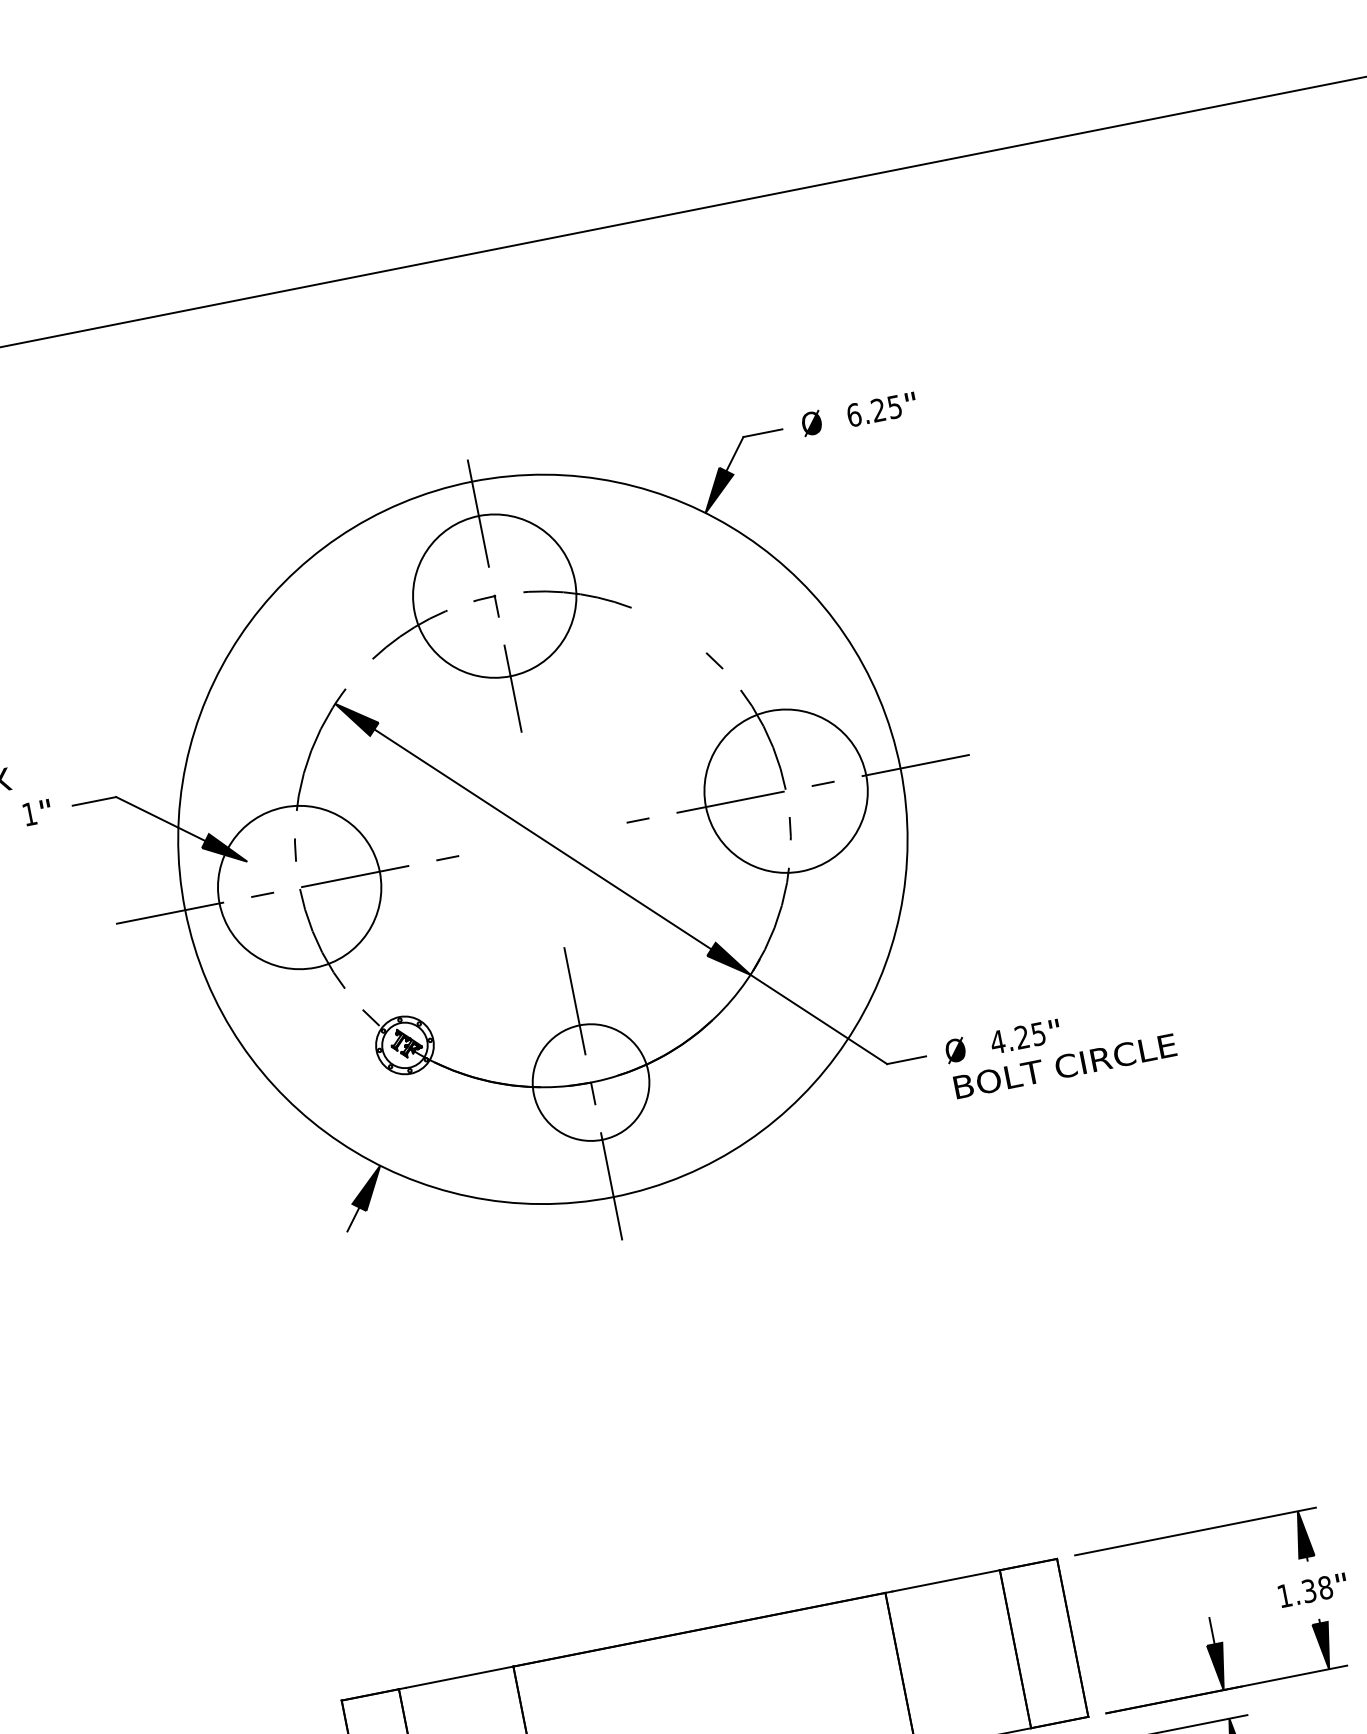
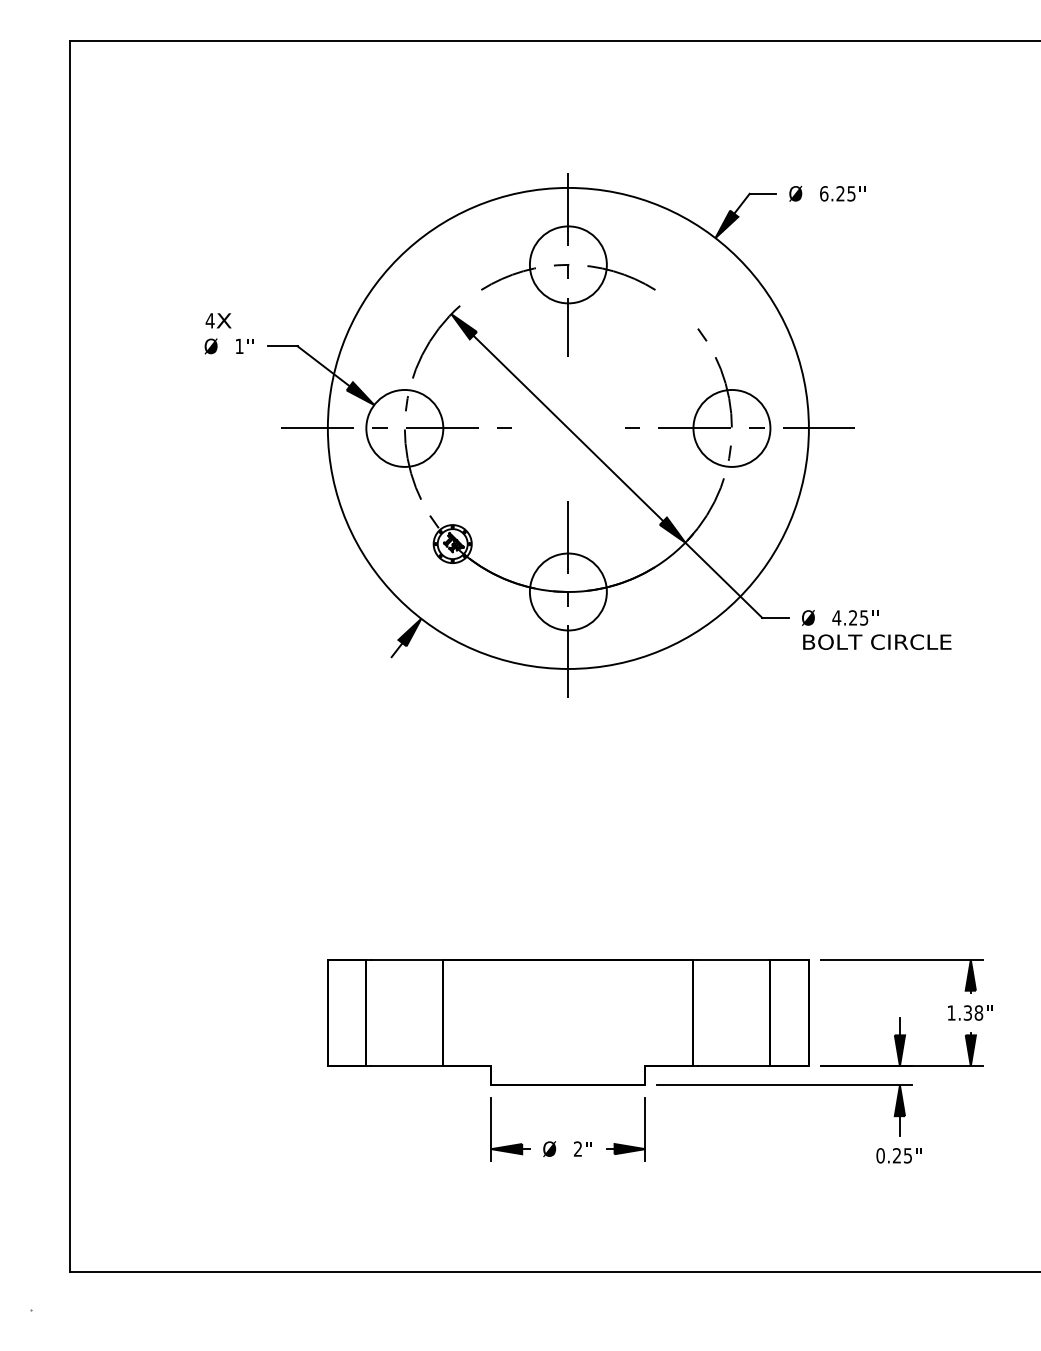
circle: (493, 595) -> (567, 264), size x0.71
circle: (785, 789) -> (731, 427), size x0.71
circle: (298, 886) -> (404, 427), size x0.71

